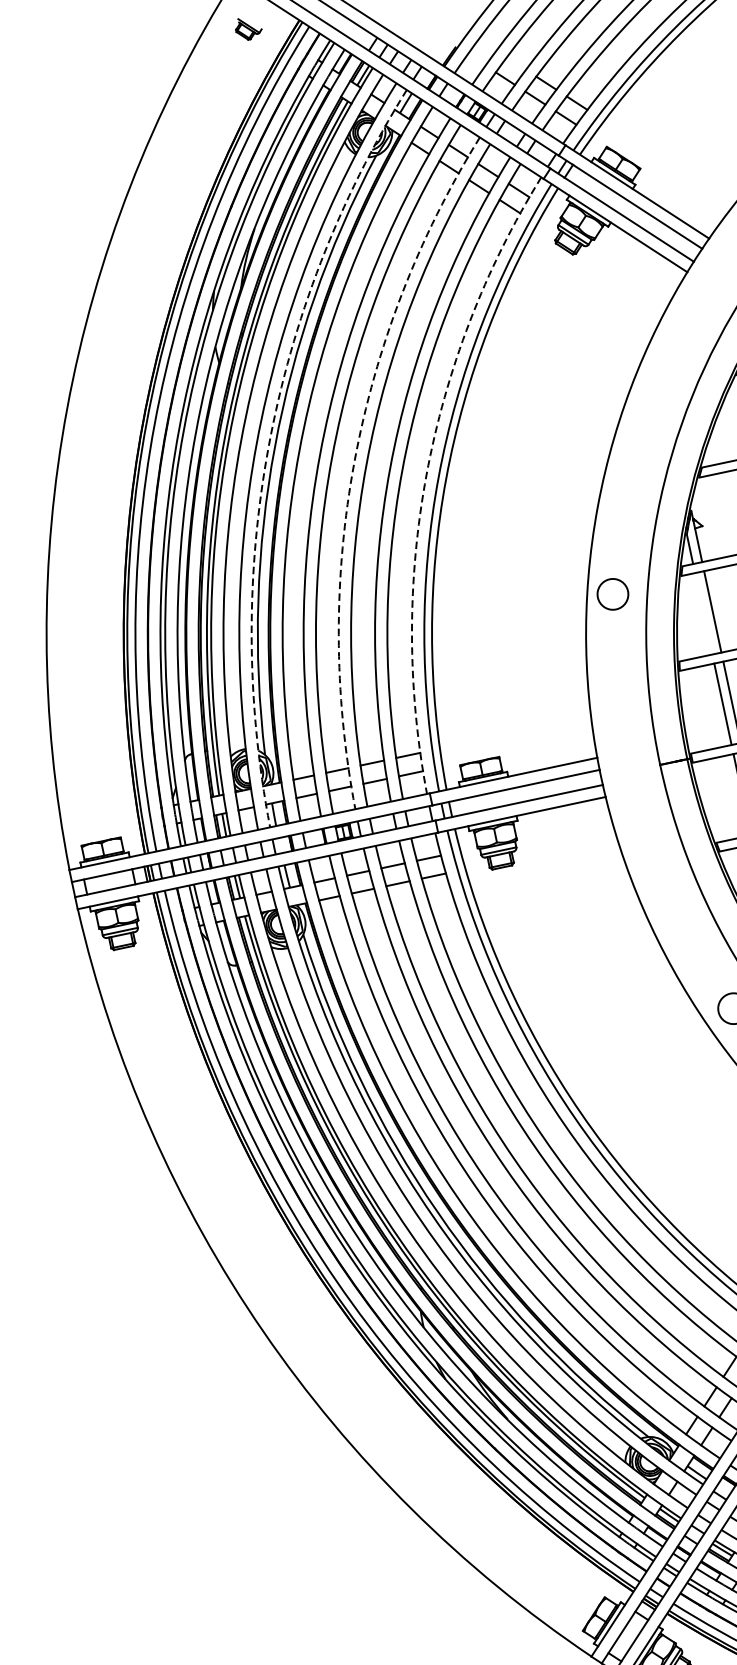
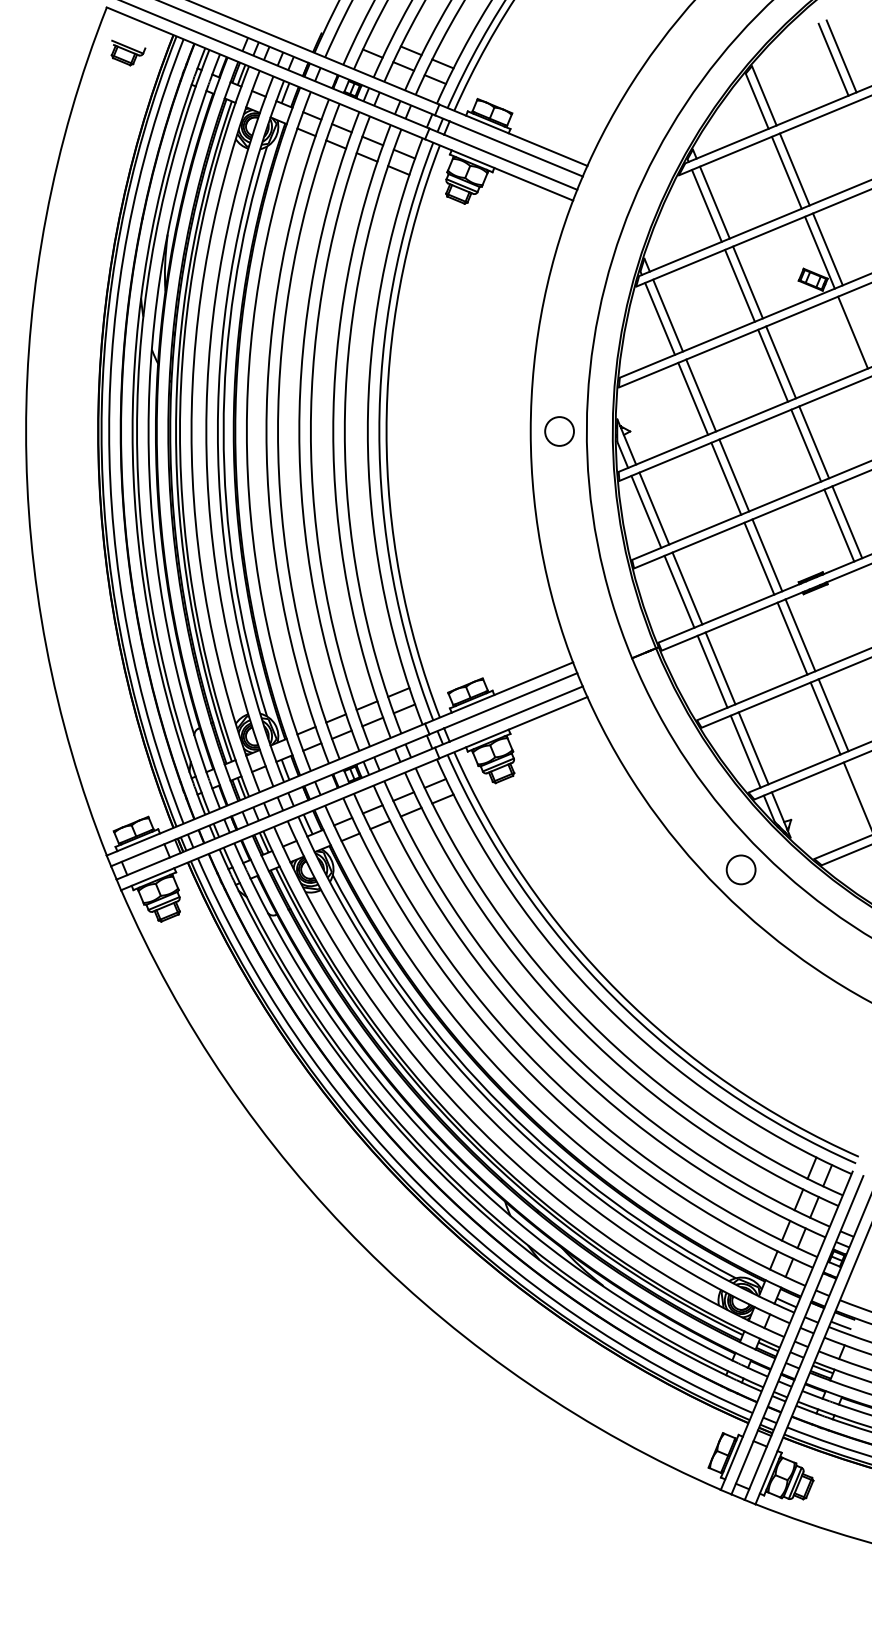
part: (248, 29) -> (128, 52), size x1.43
arc: (268, 445) -> (217, 431), dashed -> solid
arc: (354, 461) -> (299, 431), dashed -> solid
arc: (426, 474) -> (367, 431), dashed -> solid
circle: (612, 594) -> (559, 431), moved
line: (703, 613) -> (646, 511), added

